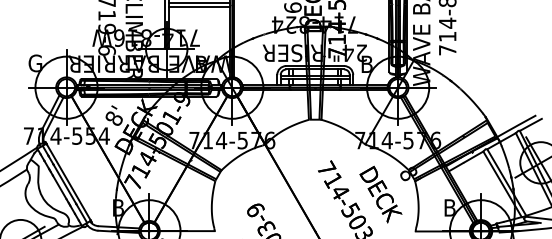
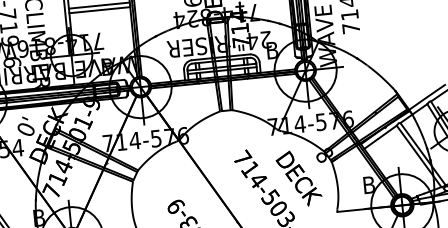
text: (113, 118) -> (25, 129), 8' -> 0'

